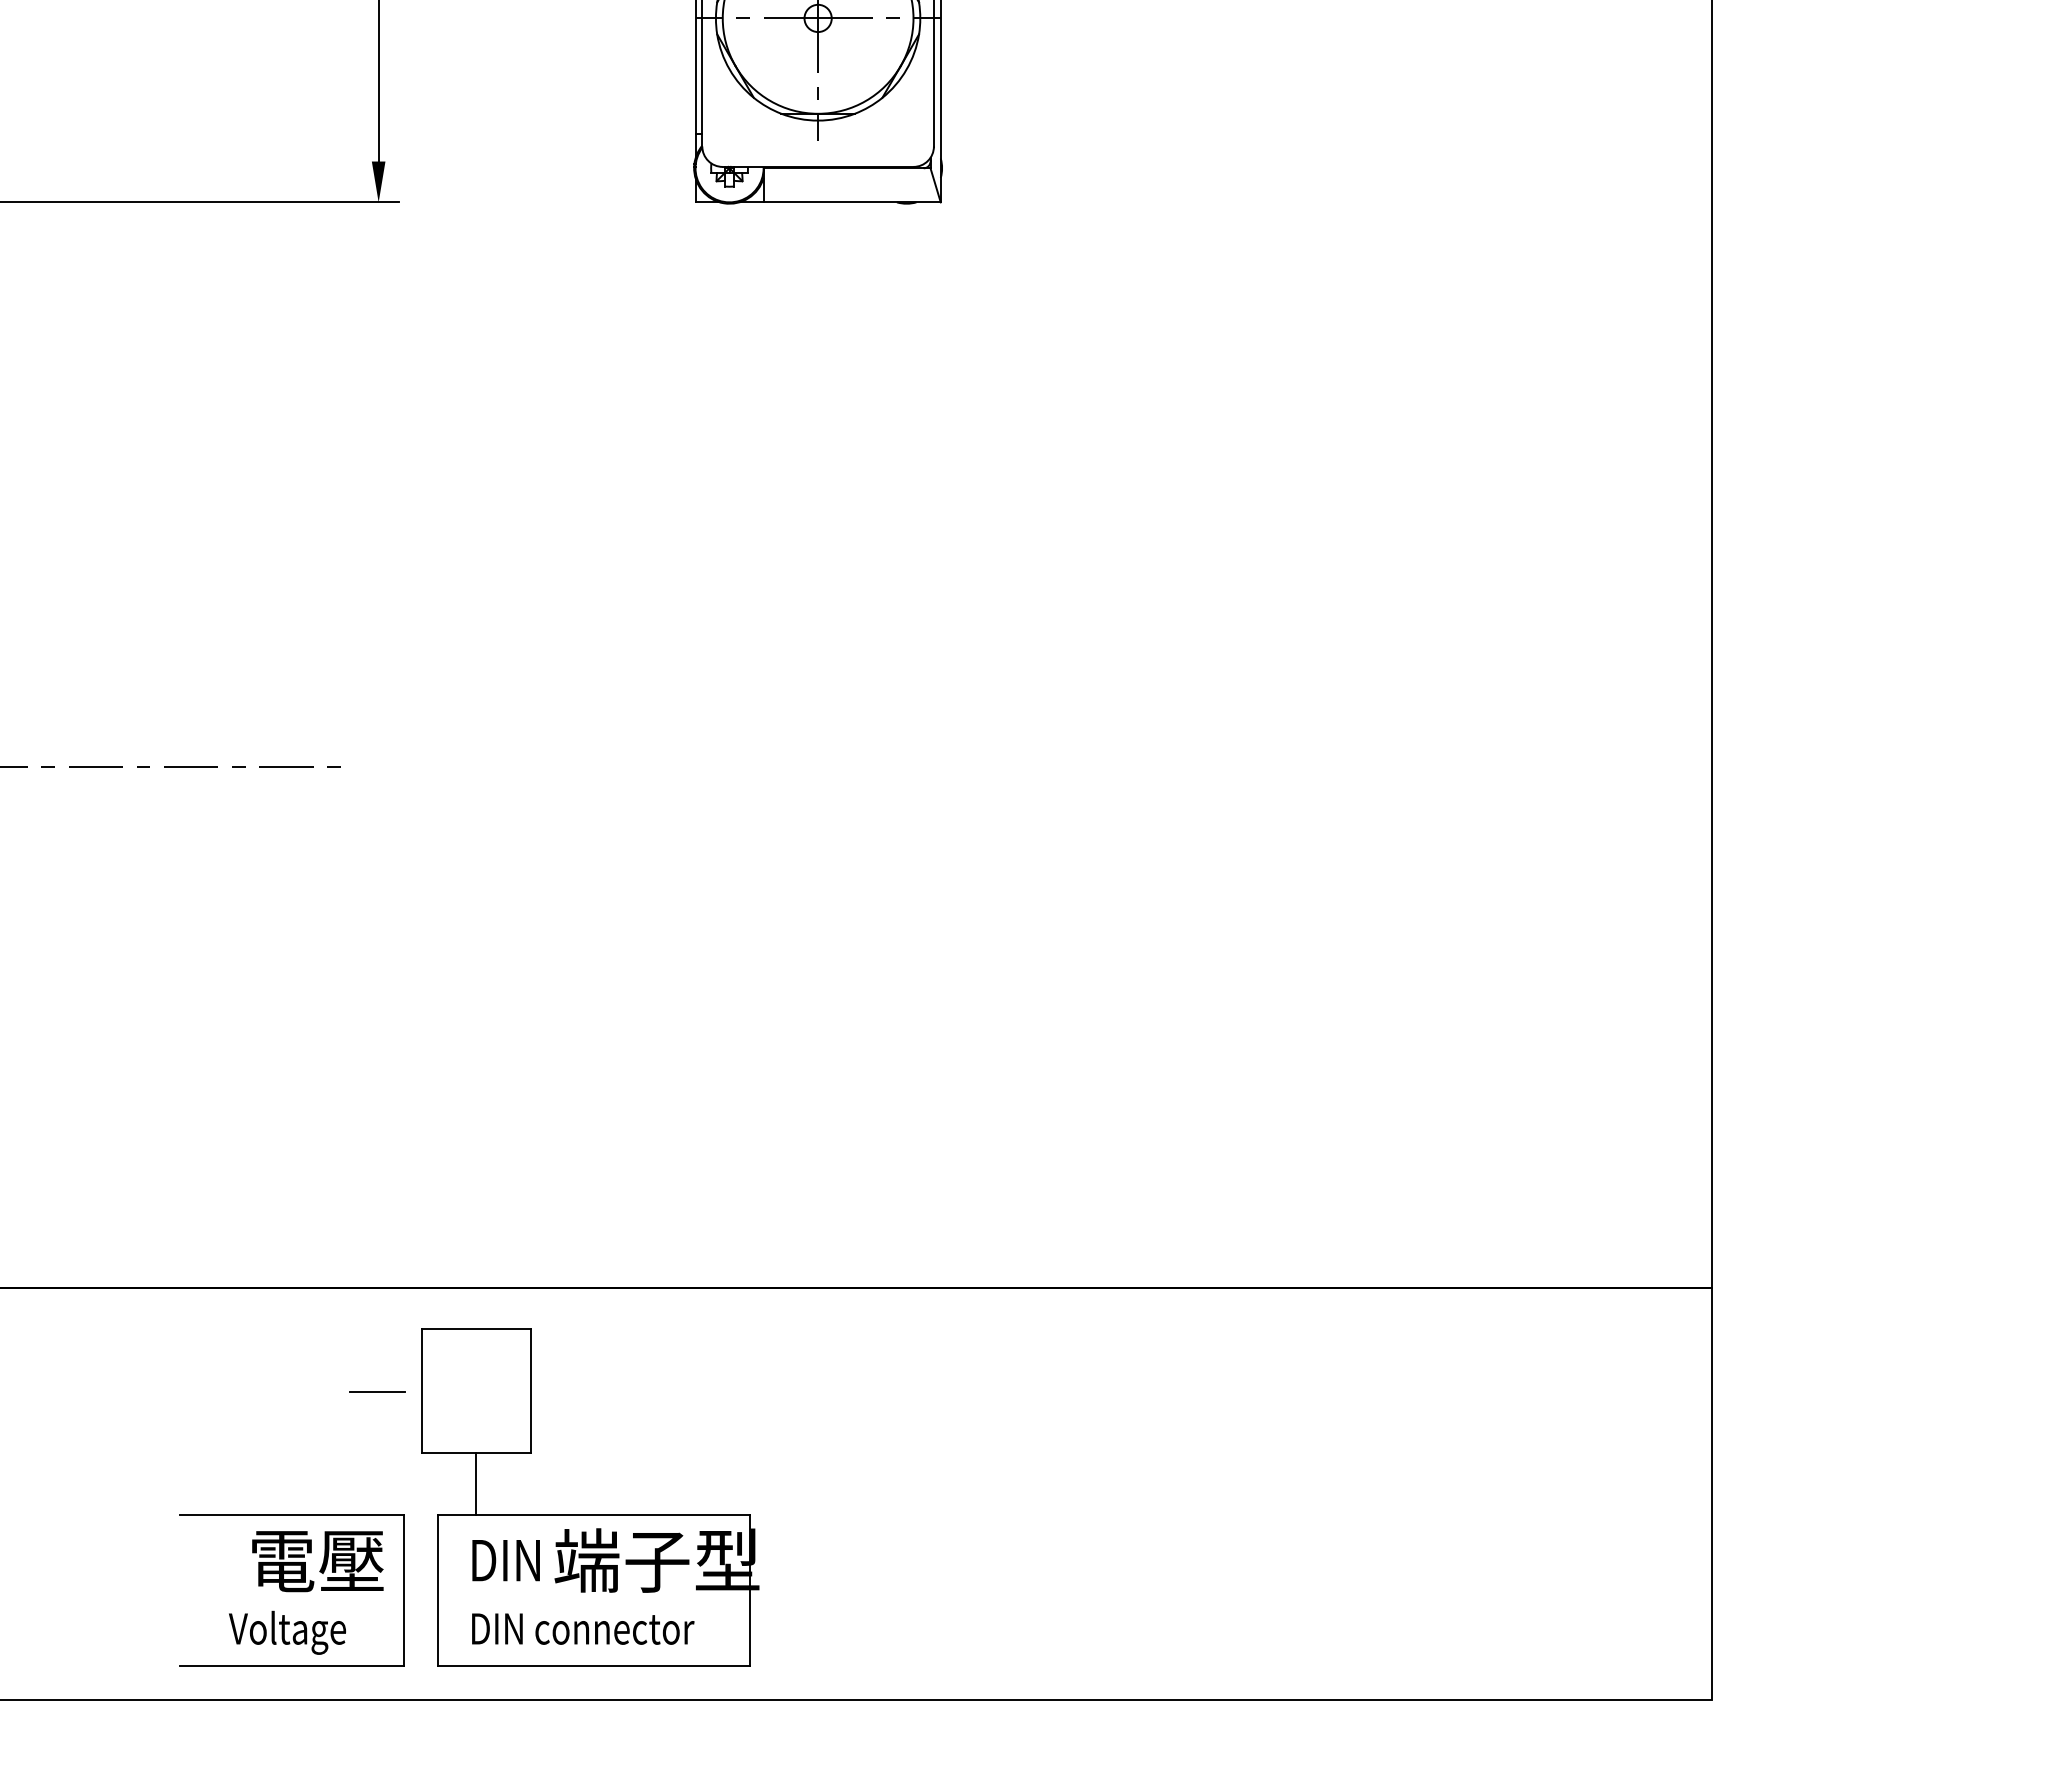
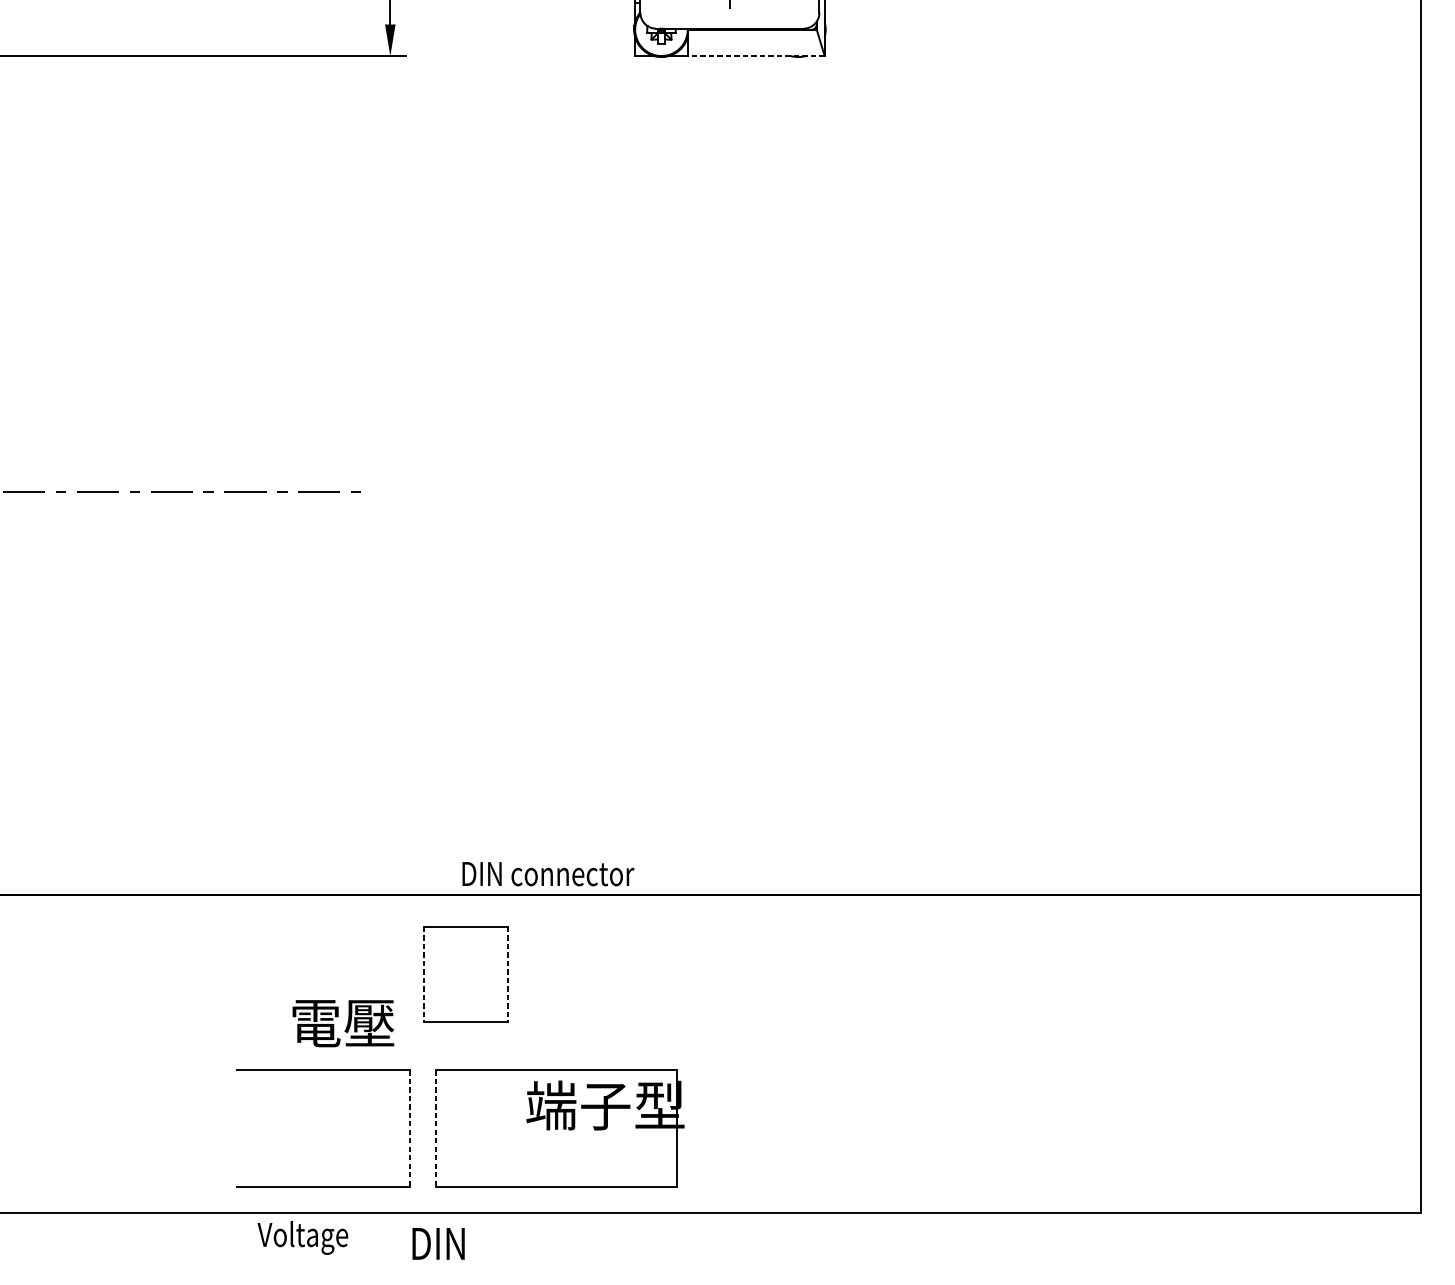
line: (852, 202) -> (756, 56), solid -> dashed
line: (377, 1391) -> (389, 974), removed
line: (422, 1391) -> (424, 974), solid -> dashed
line: (530, 1391) -> (507, 974), solid -> dashed
line: (476, 1483) -> (465, 1045), removed
text: (505, 1560) -> (438, 1243), moved
text: (317, 1561) -> (343, 1023), moved
line: (403, 1590) -> (409, 1128), solid -> dashed
line: (437, 1590) -> (435, 1128), solid -> dashed
text: (583, 1628) -> (548, 873), moved
text: (287, 1632) -> (302, 1237), moved

